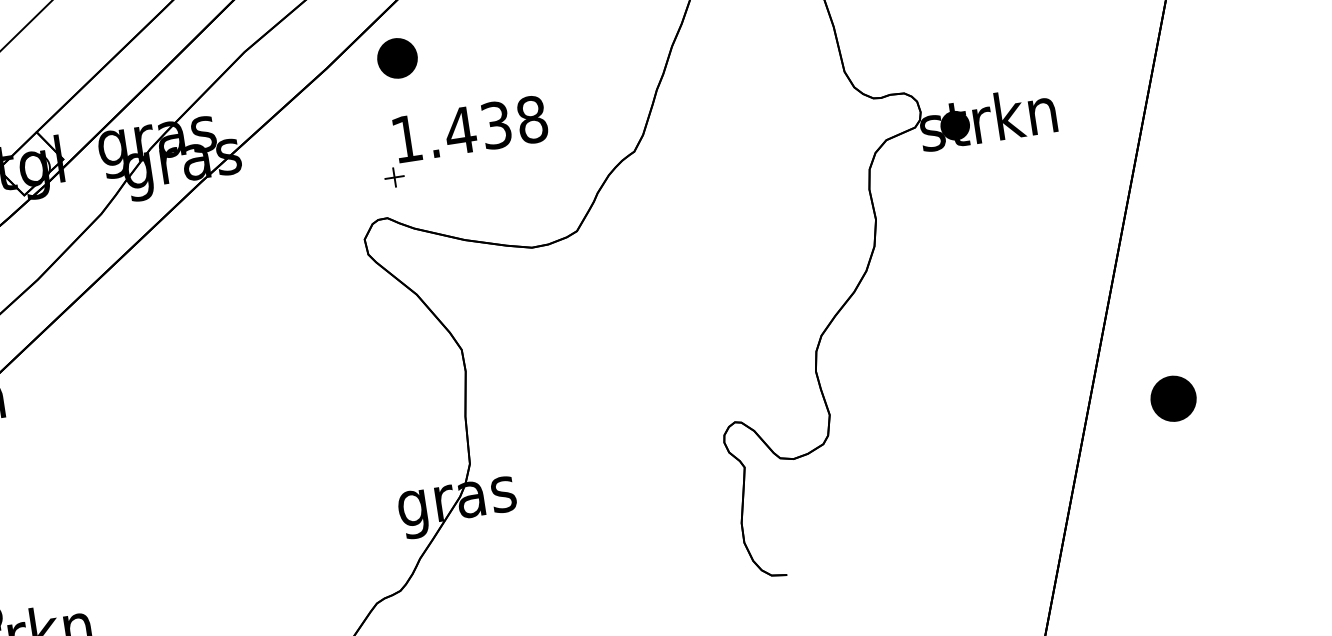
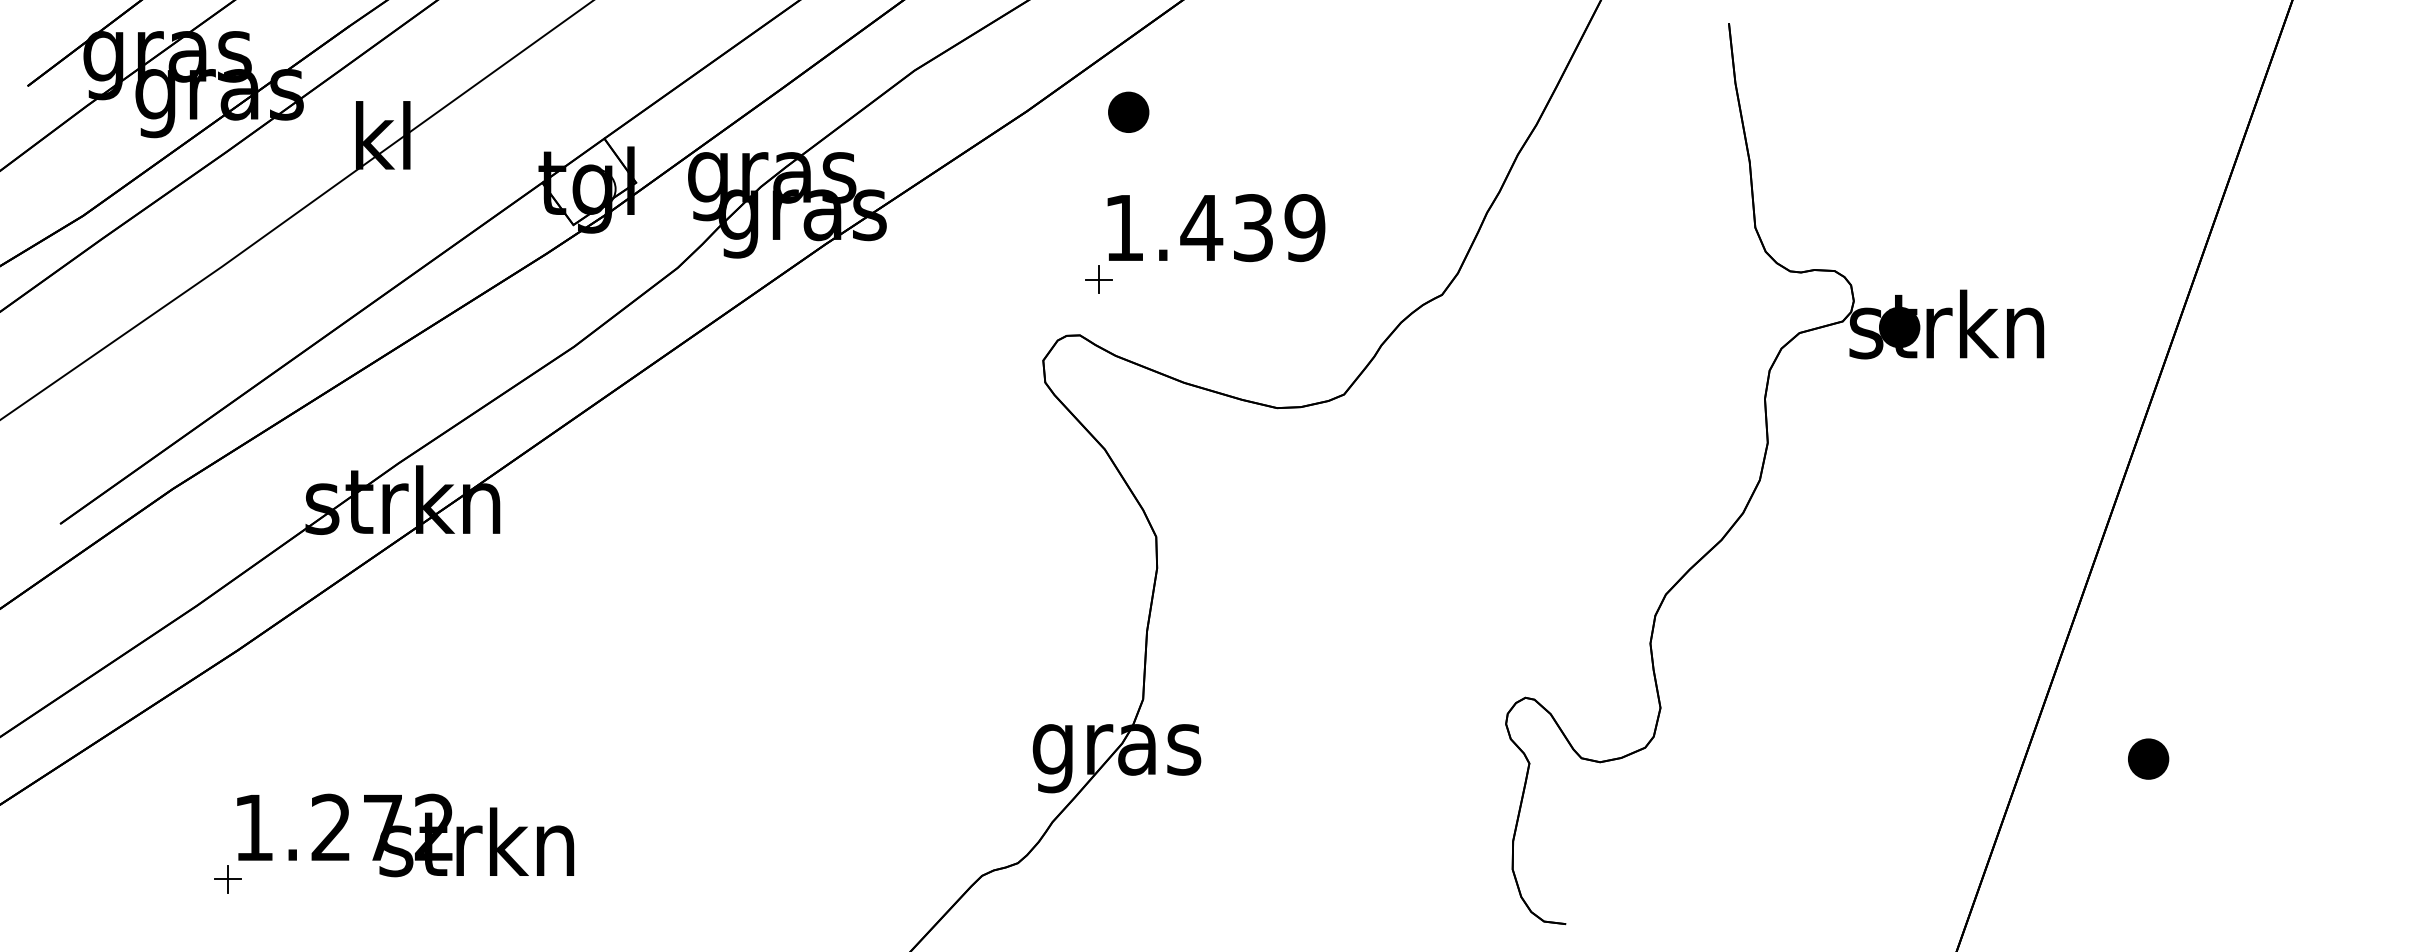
part: (397, 57) -> (1128, 111), size x0.71
text: (531, 120) -> (1304, 228), 1.438 -> 1.439
part: (1173, 398) -> (2148, 758), size x0.62

